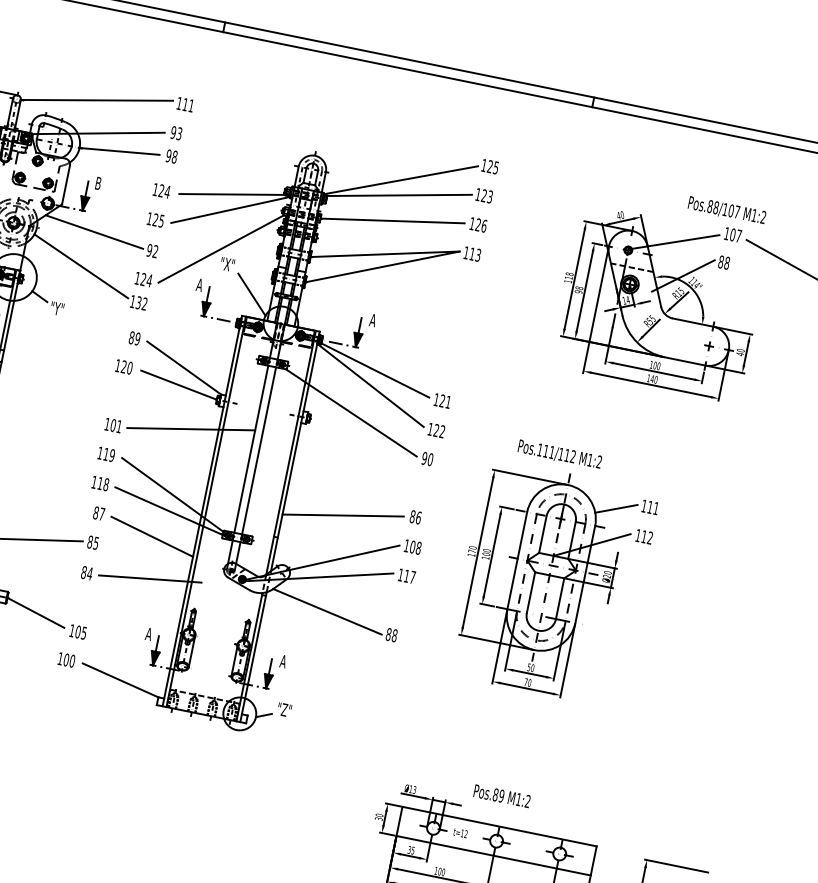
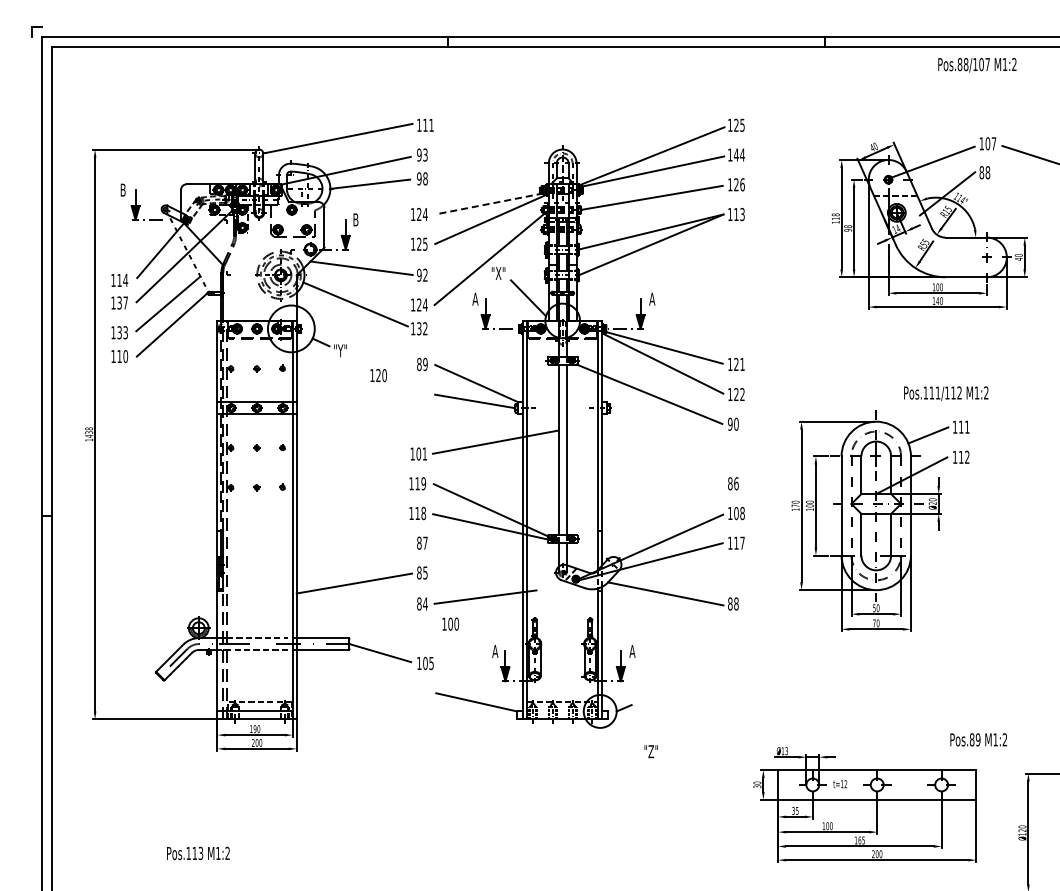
line: (232, 194) -> (489, 203), solid -> dashed
text: (486, 195) -> (738, 154), 123 -> 144
text: (727, 211) -> (977, 65), moved
text: (123, 366) -> (378, 375), moved
text: (560, 454) -> (946, 393), moved
line: (342, 515) -> (661, 496), removed
line: (152, 536) -> (479, 554), removed
text: (66, 659) -> (450, 623), moved
text: (283, 709) -> (650, 751), moved
text: (502, 795) -> (978, 739), moved

